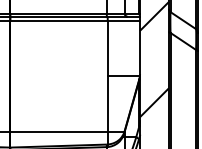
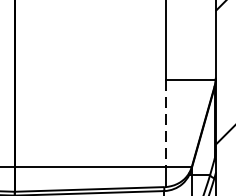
line: (107, 104) -> (165, 125), solid -> dashed

